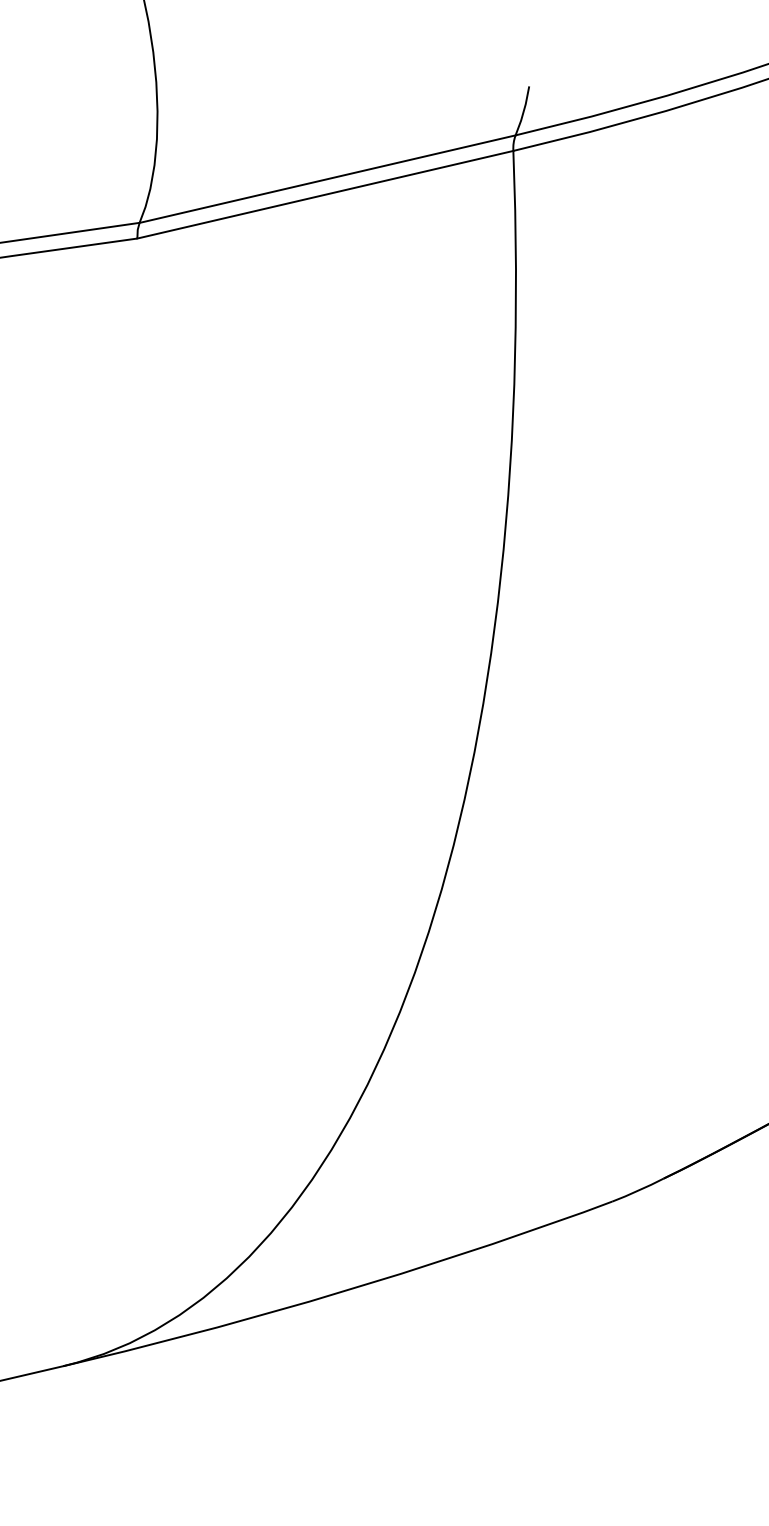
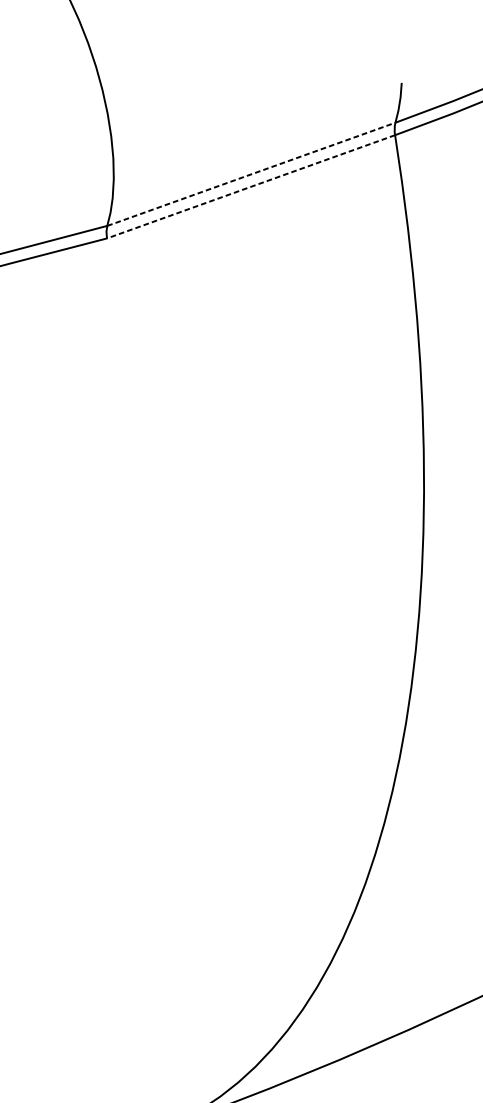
line: (328, 179) -> (252, 174), solid -> dashed
line: (324, 194) -> (250, 186), solid -> dashed

